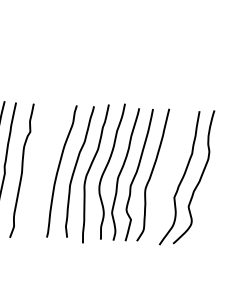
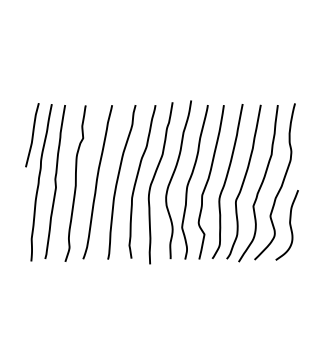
curve: (40, 170) -> (97, 182), added
curve: (166, 175) -> (243, 181), added
curve: (204, 215) -> (289, 225), added

